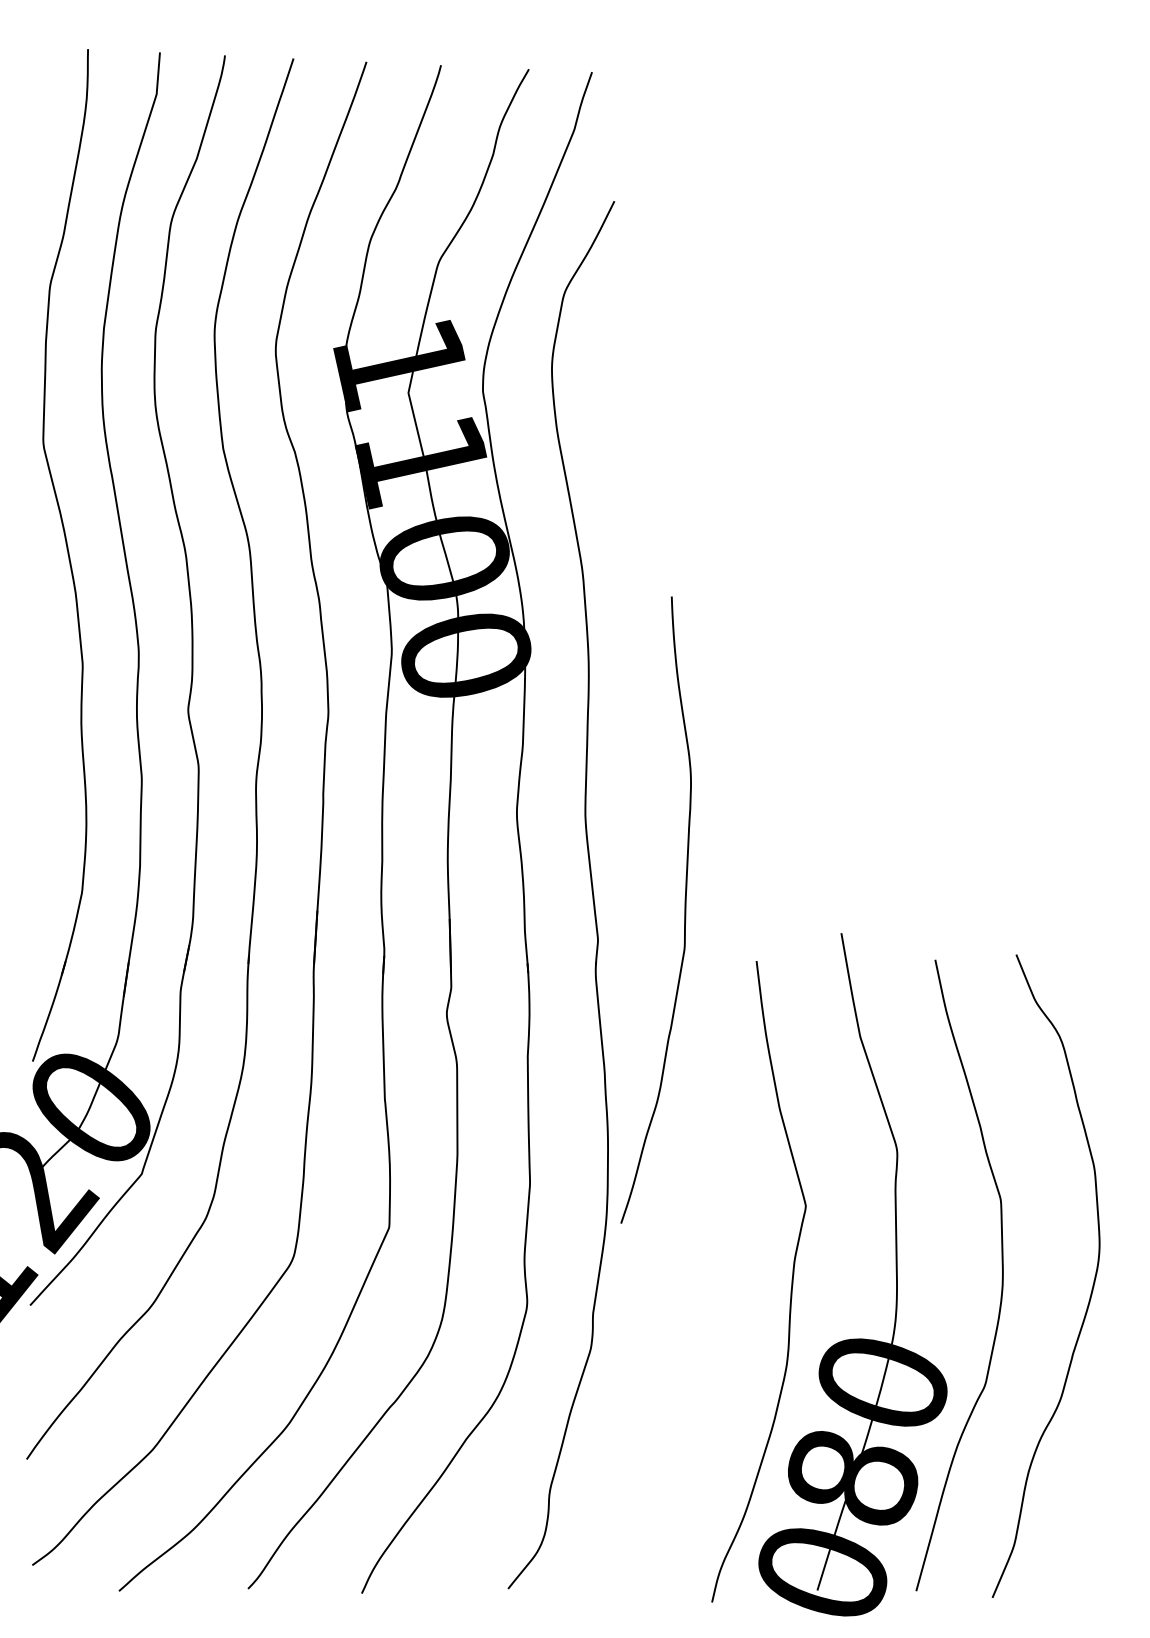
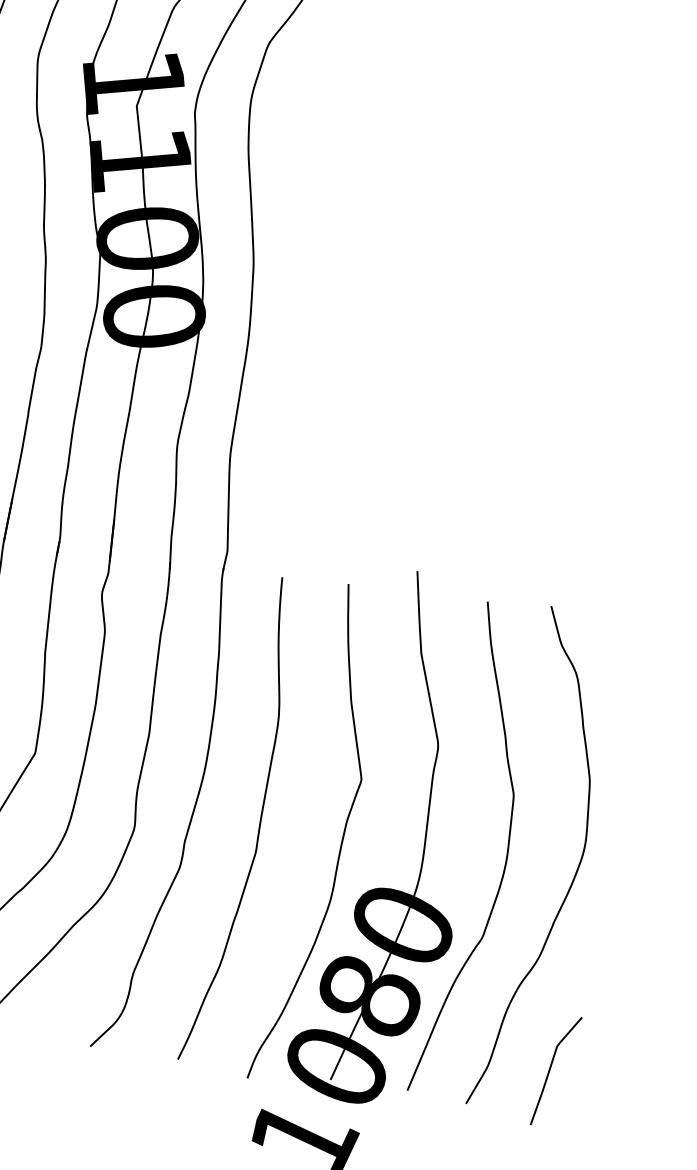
curve: (684, 909) -> (259, 821), moved
curve: (1093, 1540) -> (550, 1069), added

